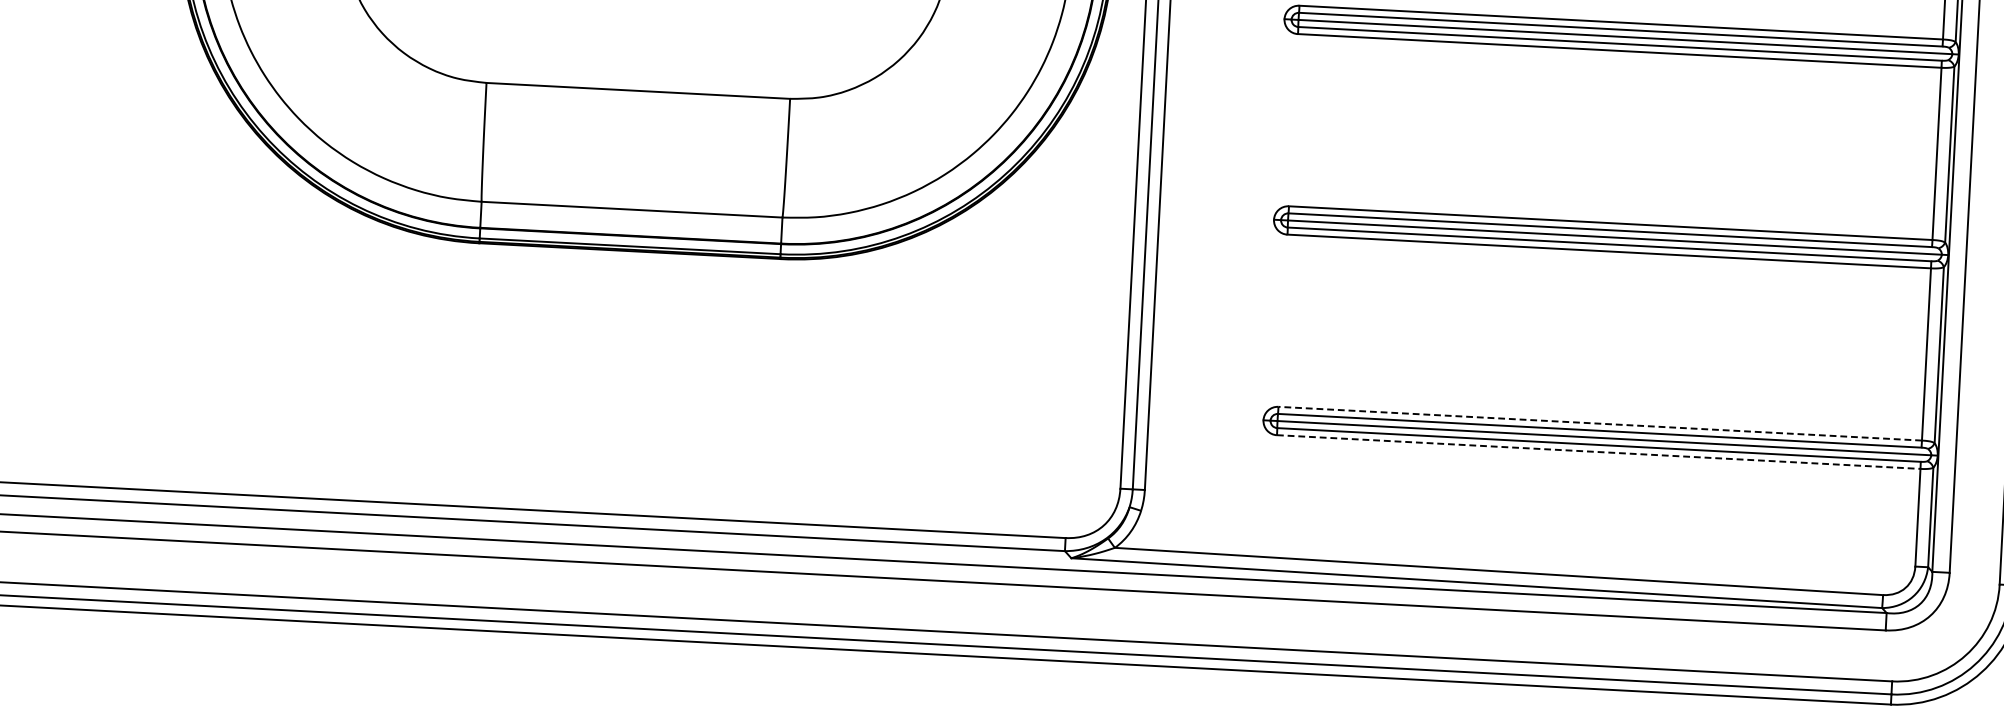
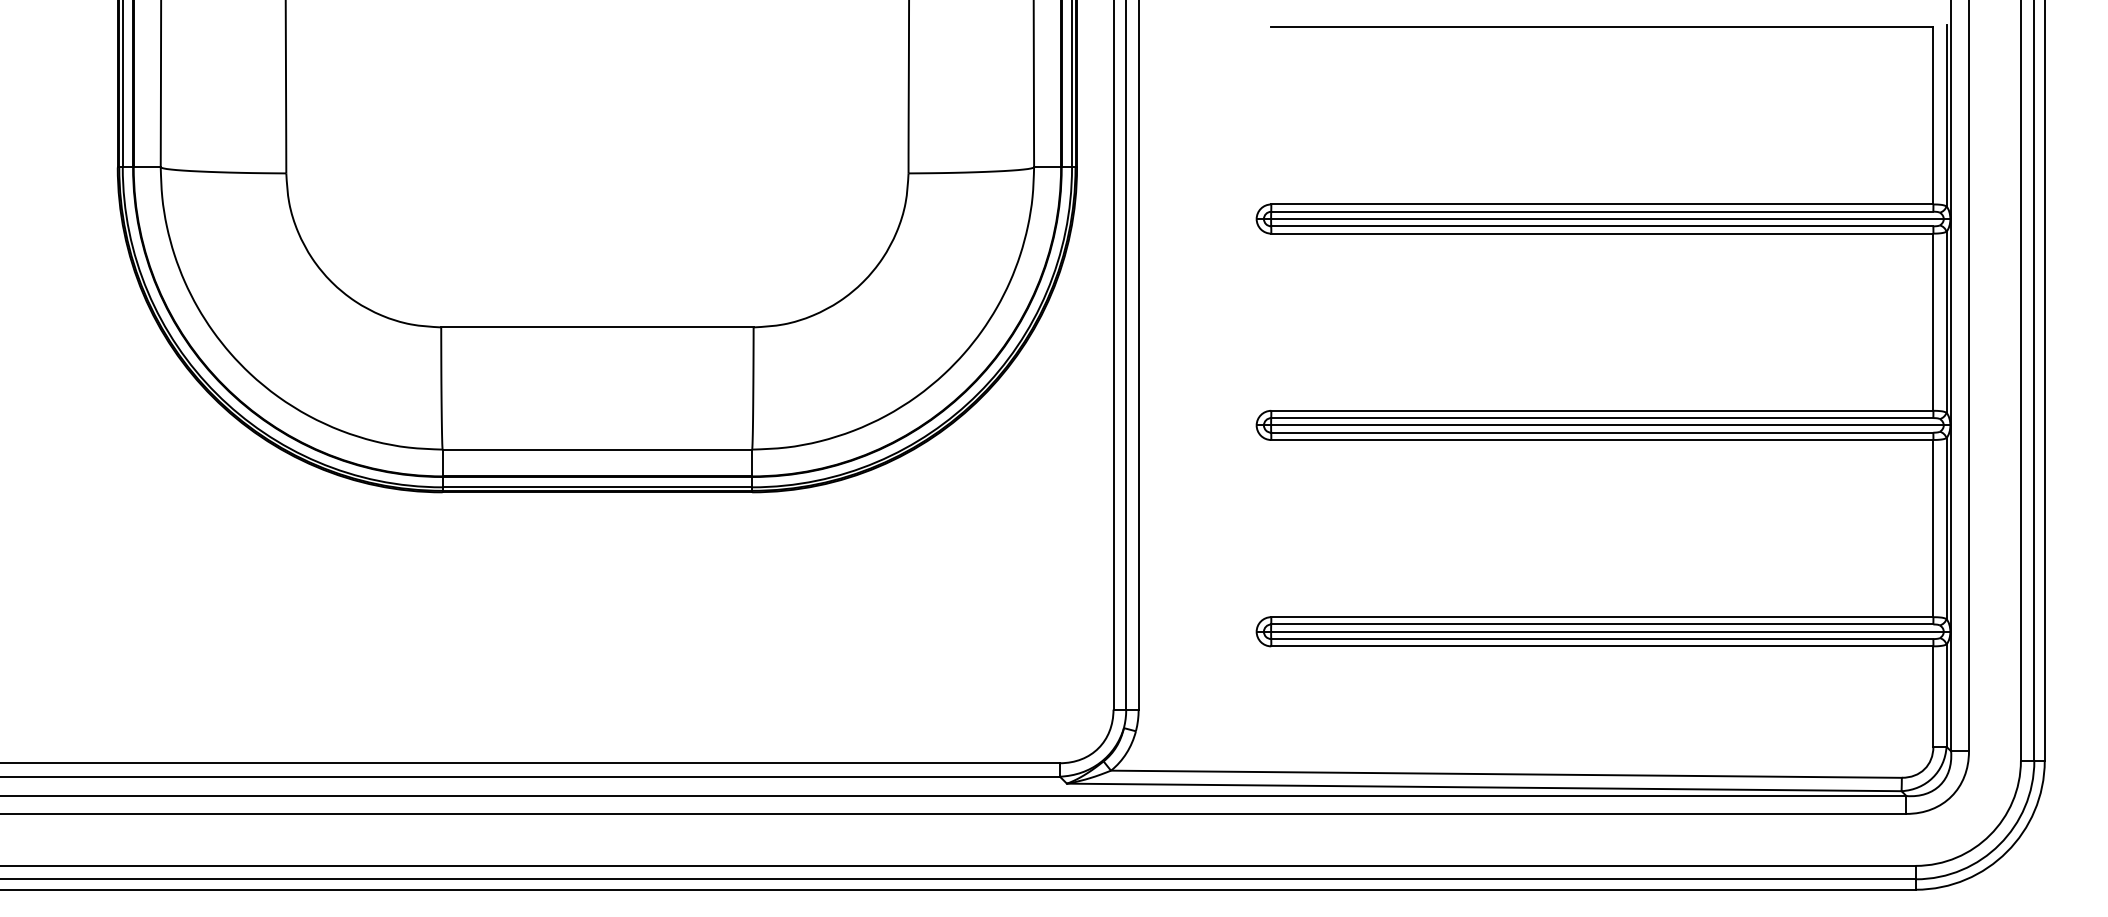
line: (1599, 423) -> (1601, 617), dashed -> solid
line: (1598, 452) -> (1602, 646), dashed -> solid

